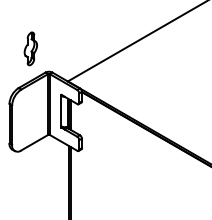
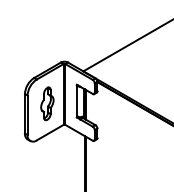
part: (30, 48) -> (47, 103), moved

